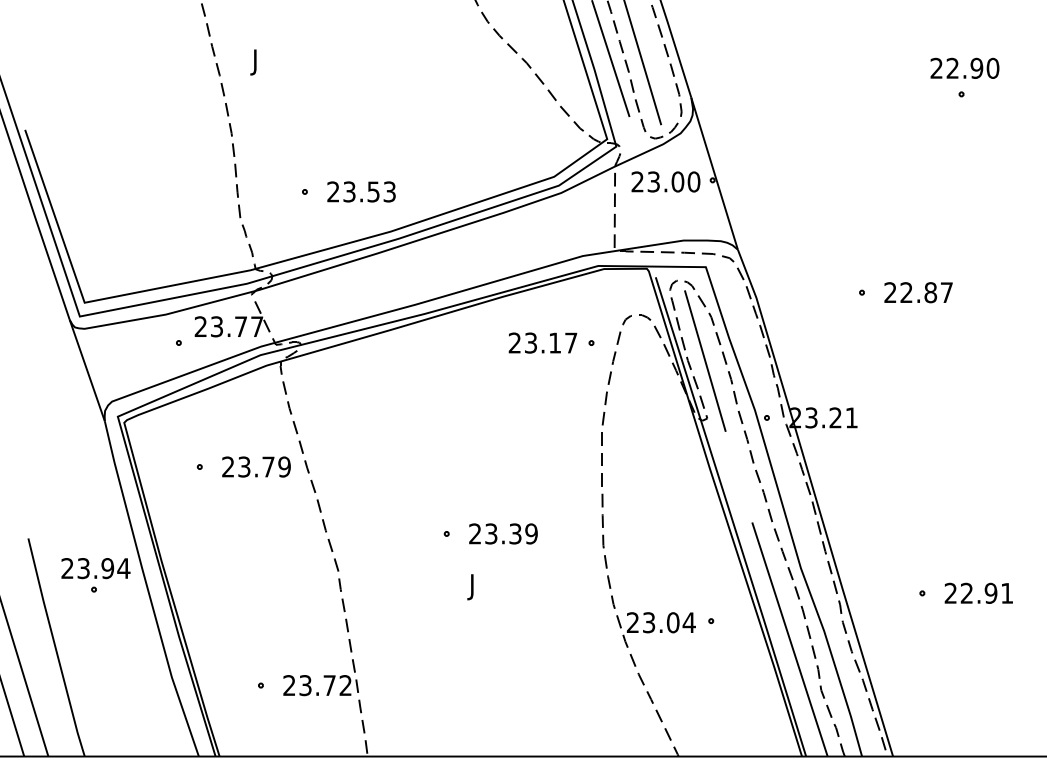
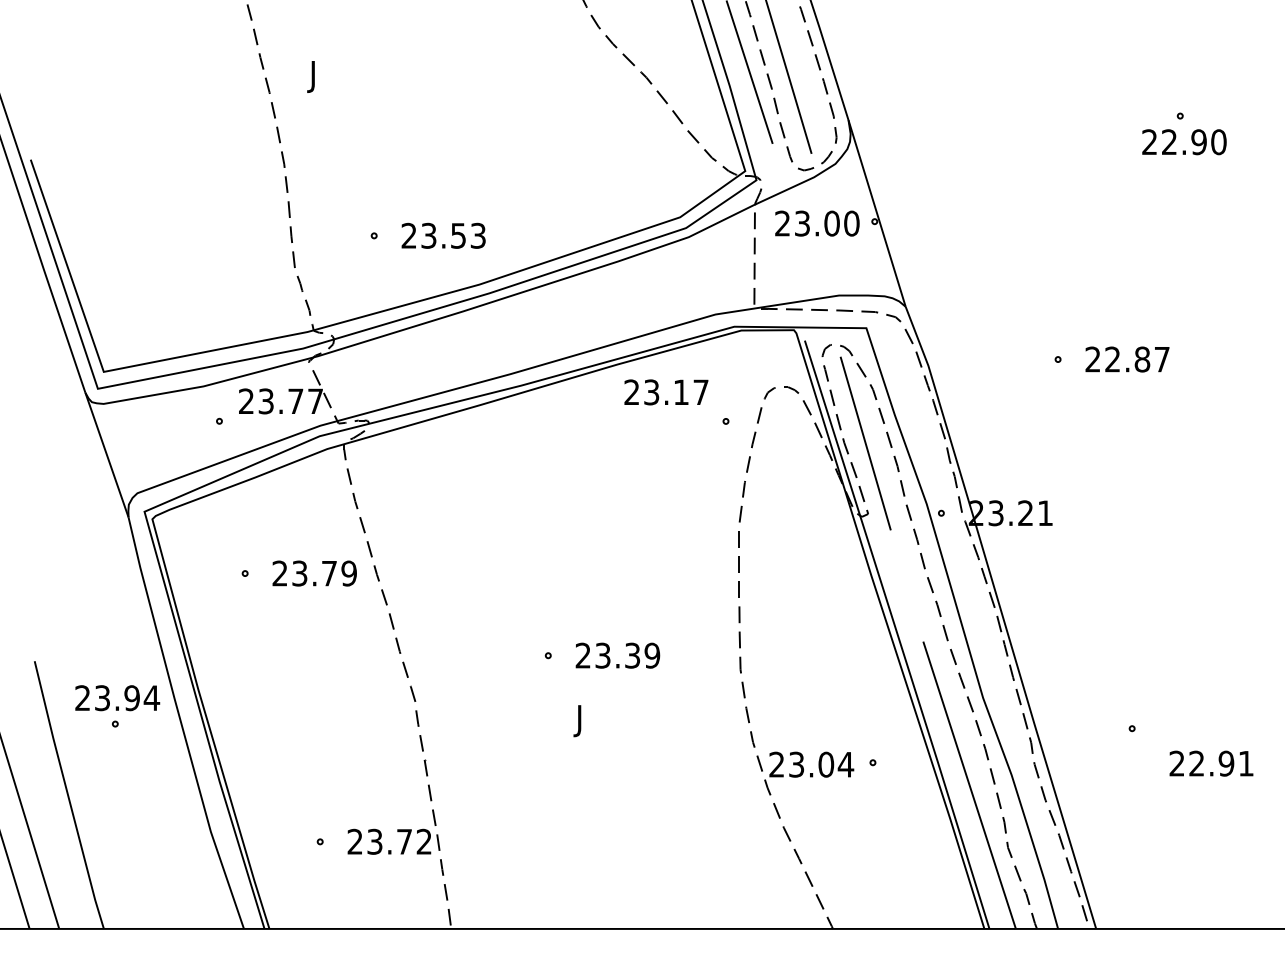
text: (965, 68) -> (1184, 142), moved
text: (543, 343) -> (666, 392), moved
text: (978, 593) -> (1211, 763), moved

